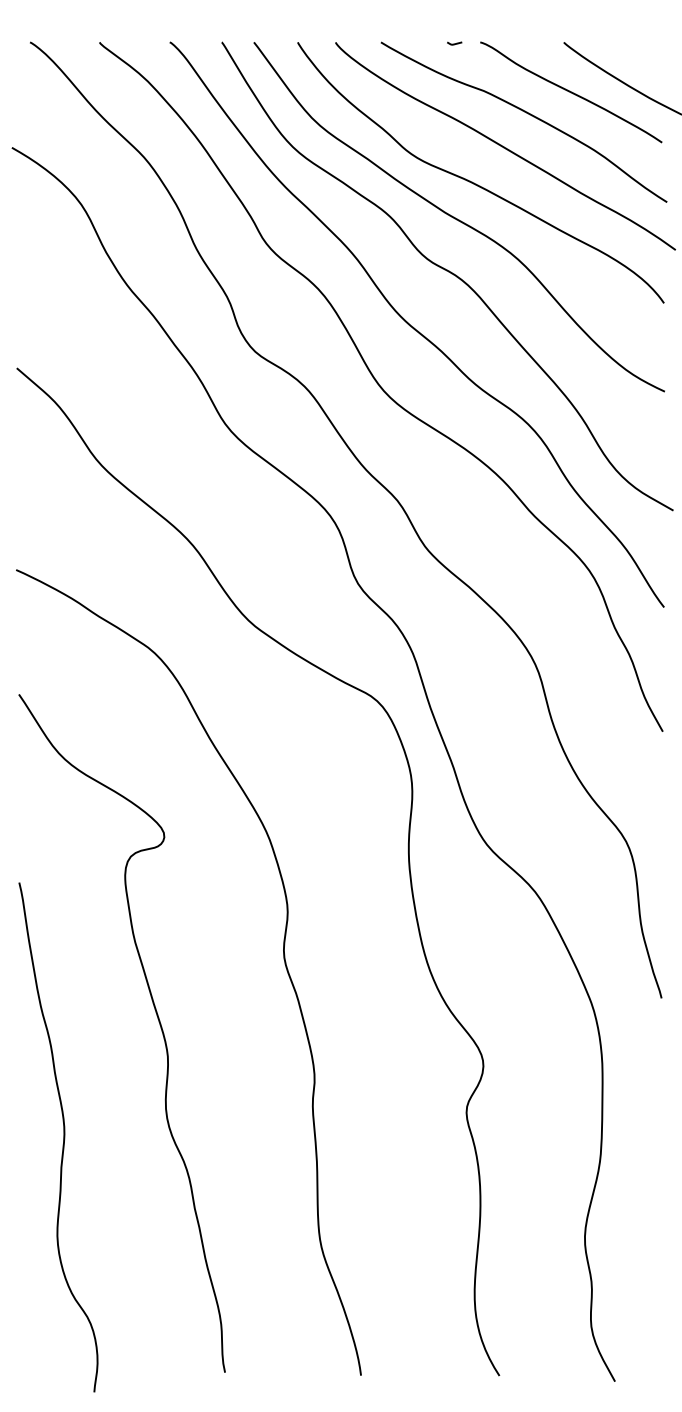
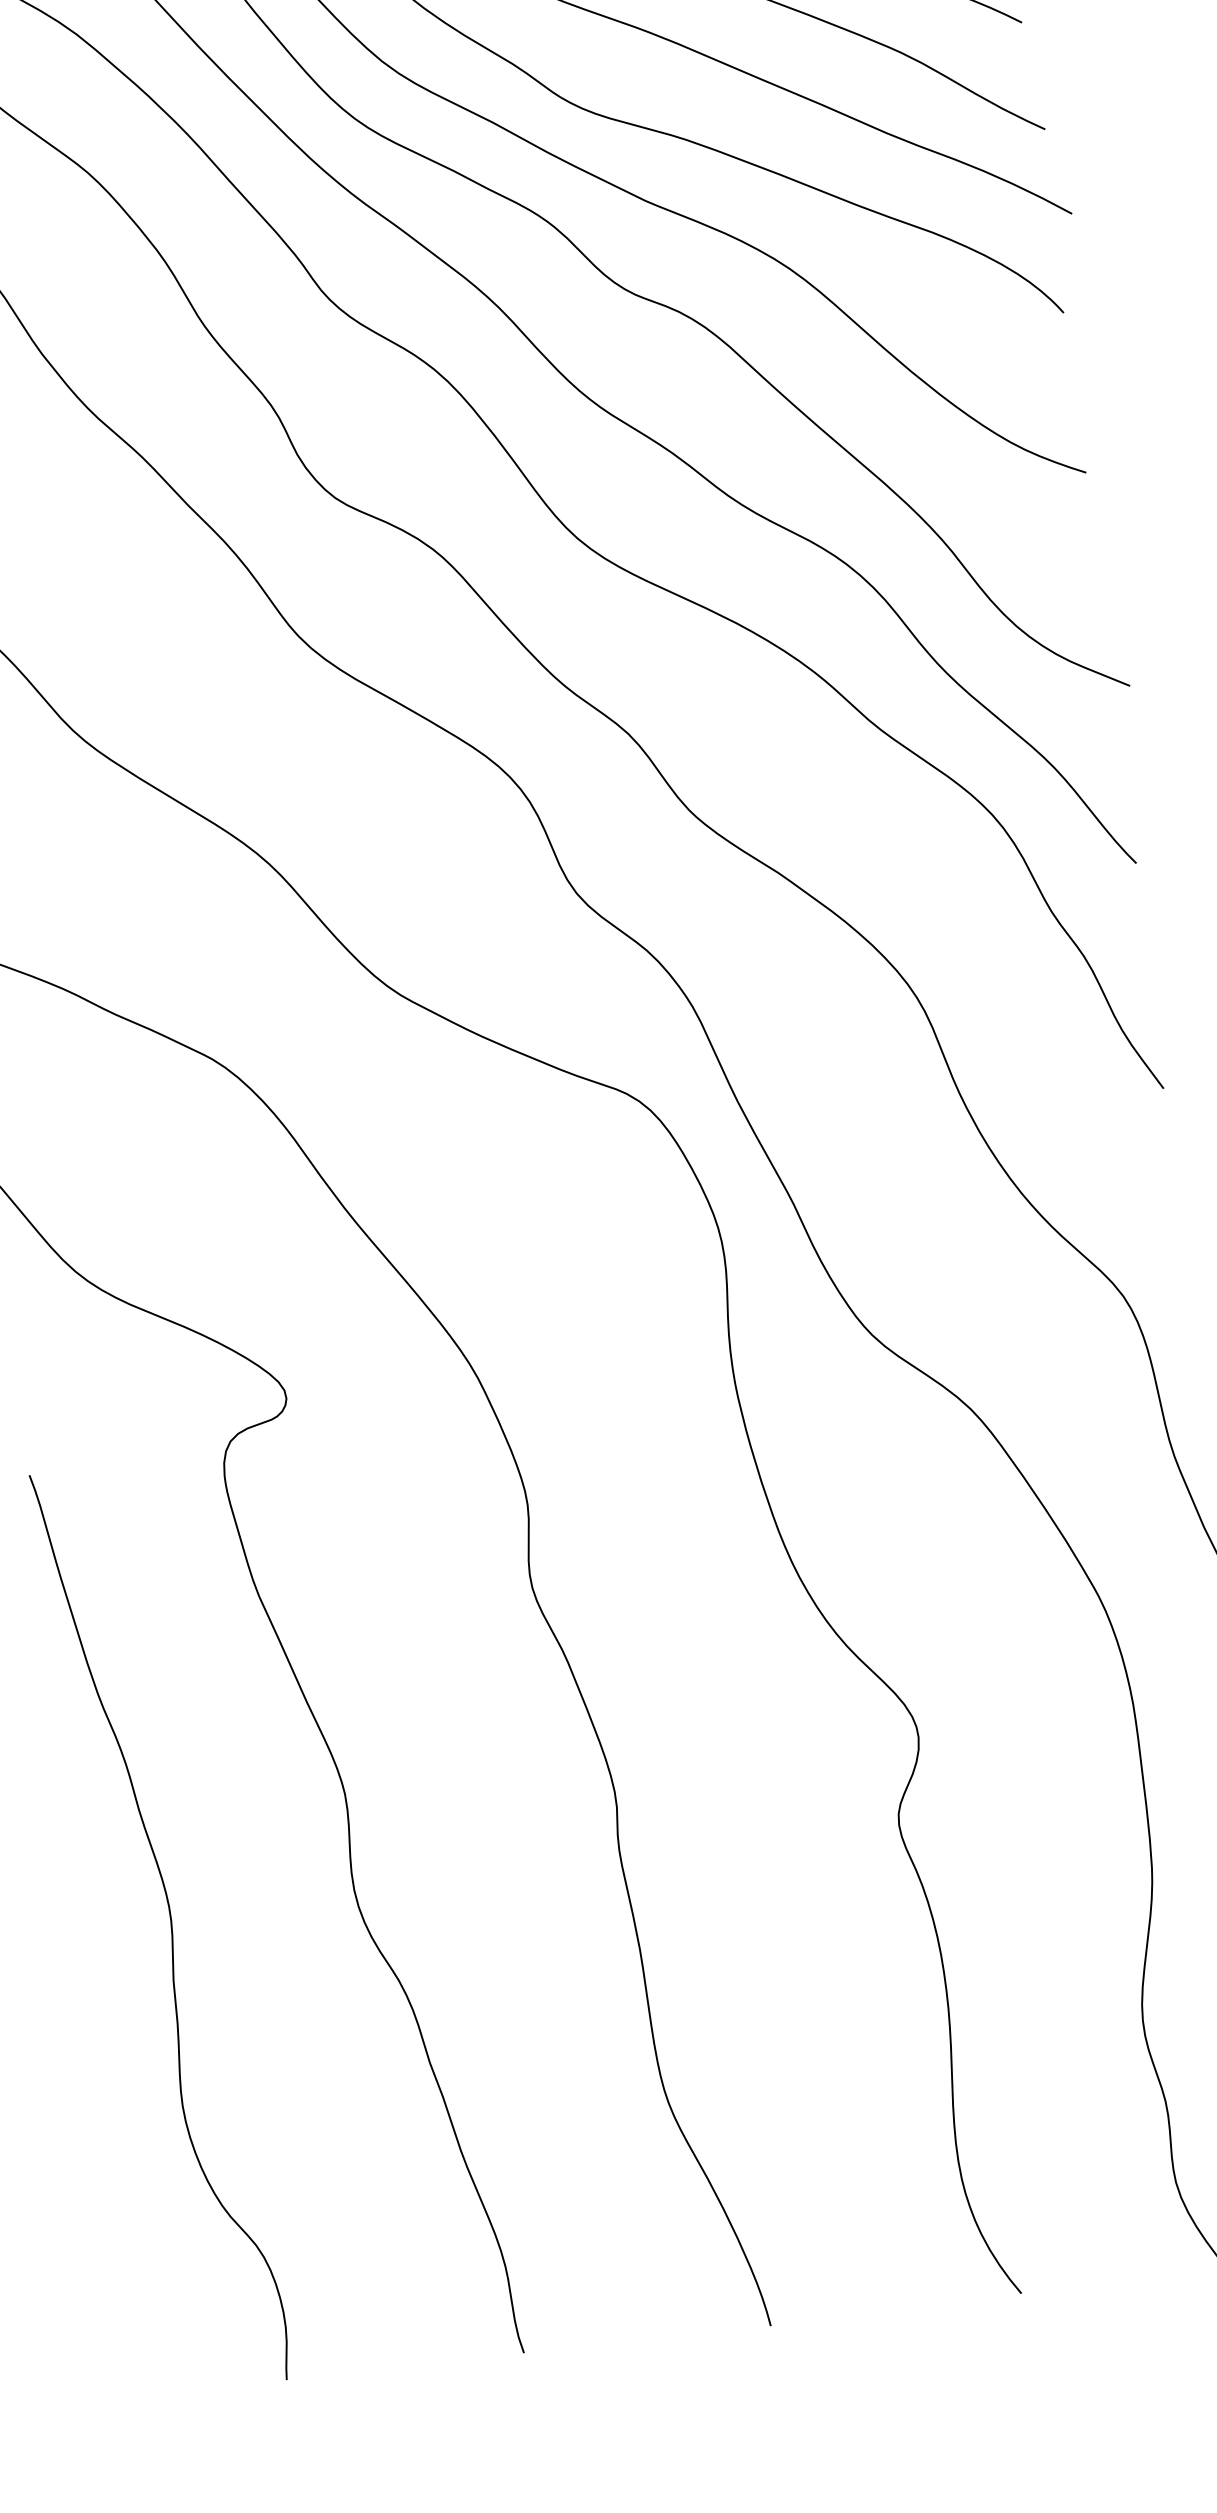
curve: (63, 1137) -> (170, 1926), moved

